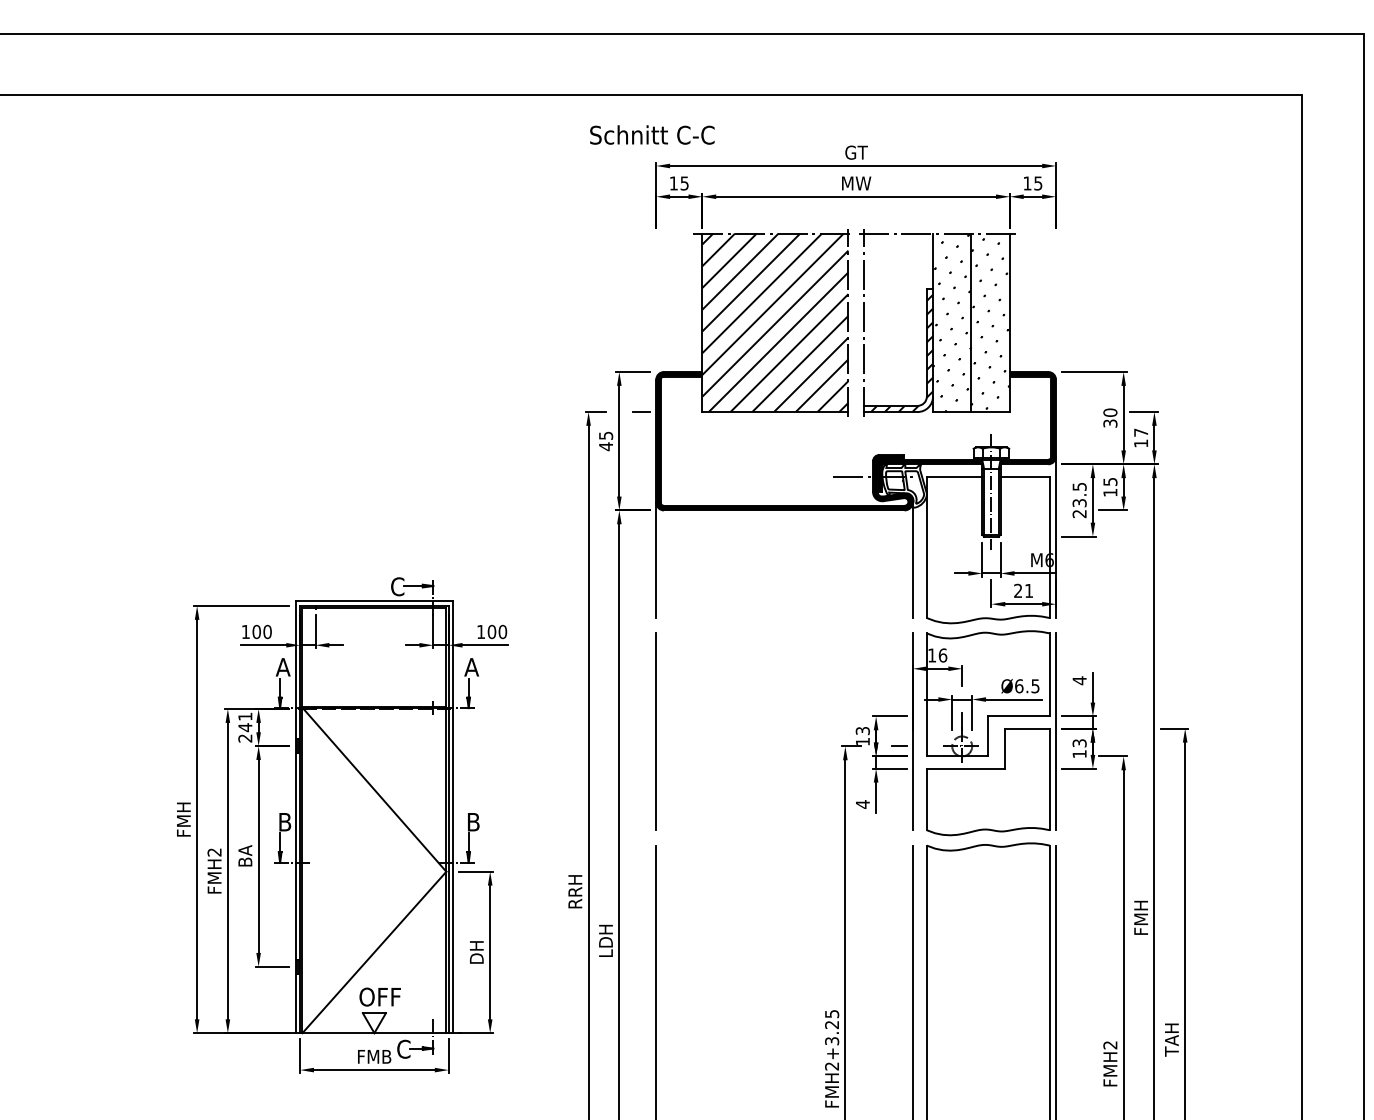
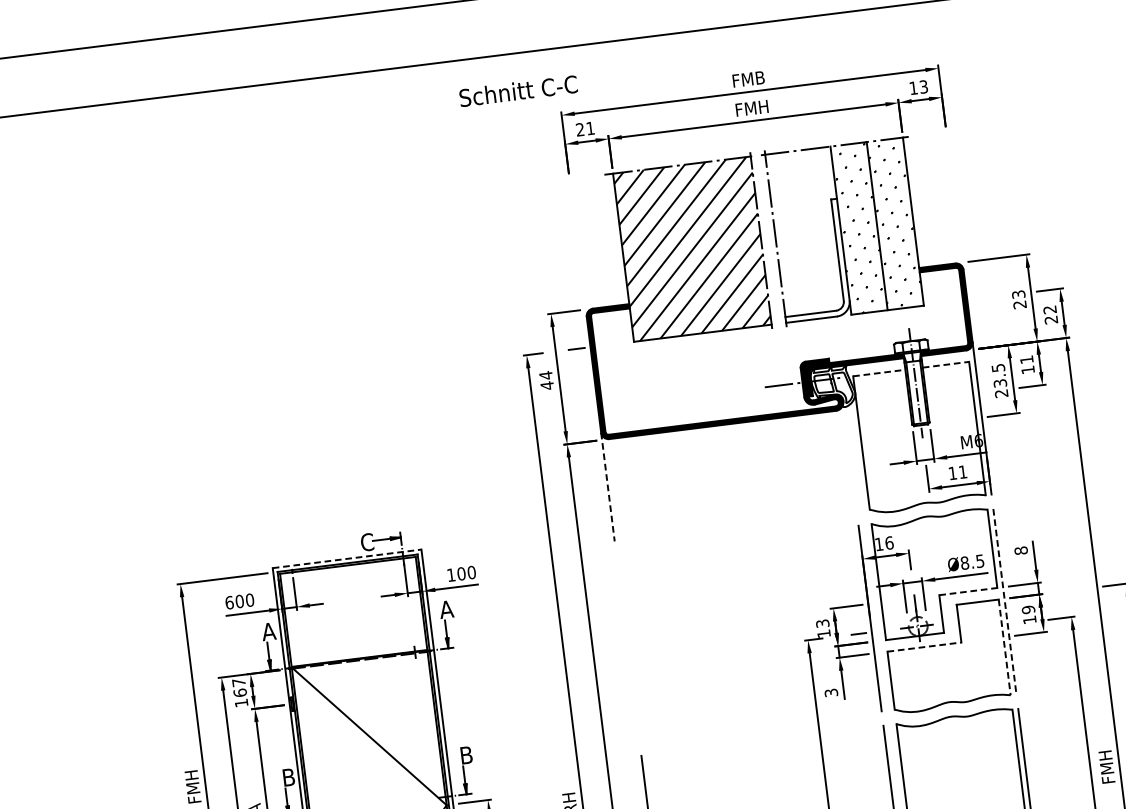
text: (652, 134) -> (518, 90), moved
text: (855, 152) -> (747, 79), GT -> FMB
text: (1038, 182) -> (923, 86), 15 -> 13
text: (678, 183) -> (584, 129), 15 -> 21
text: (856, 183) -> (752, 108), MW -> FMH
hatch: (902, 353) -> (815, 263), removed
text: (1110, 417) -> (1019, 299), 30 -> 23
text: (606, 435) -> (546, 375), 45 -> 44
text: (1140, 437) -> (1049, 314), 17 -> 22
line: (954, 476) -> (879, 372), solid -> dashed
line: (1025, 476) -> (946, 364), solid -> dashed
text: (1110, 481) -> (1026, 359), 15 -> 11
line: (913, 559) -> (850, 456), removed
line: (656, 560) -> (608, 487), solid -> dashed
text: (1018, 590) -> (952, 472), 21 -> 11
line: (374, 601) -> (347, 558), solid -> dashed
text: (245, 631) -> (229, 602), 100 -> 600
text: (1079, 680) -> (1021, 550), 4 -> 8
text: (1019, 686) -> (965, 563), Ø6.5 -> Ø8.5
line: (1019, 716) -> (968, 591), solid -> dashed
text: (245, 727) -> (240, 692), 241 -> 167
line: (655, 731) -> (627, 648), removed
line: (1056, 732) -> (1005, 602), solid -> dashed
text: (1079, 743) -> (1028, 609), 13 -> 19
line: (966, 768) -> (924, 646), solid -> dashed
line: (1049, 779) -> (1004, 647), solid -> dashed
text: (862, 804) -> (831, 692), 4 -> 3

